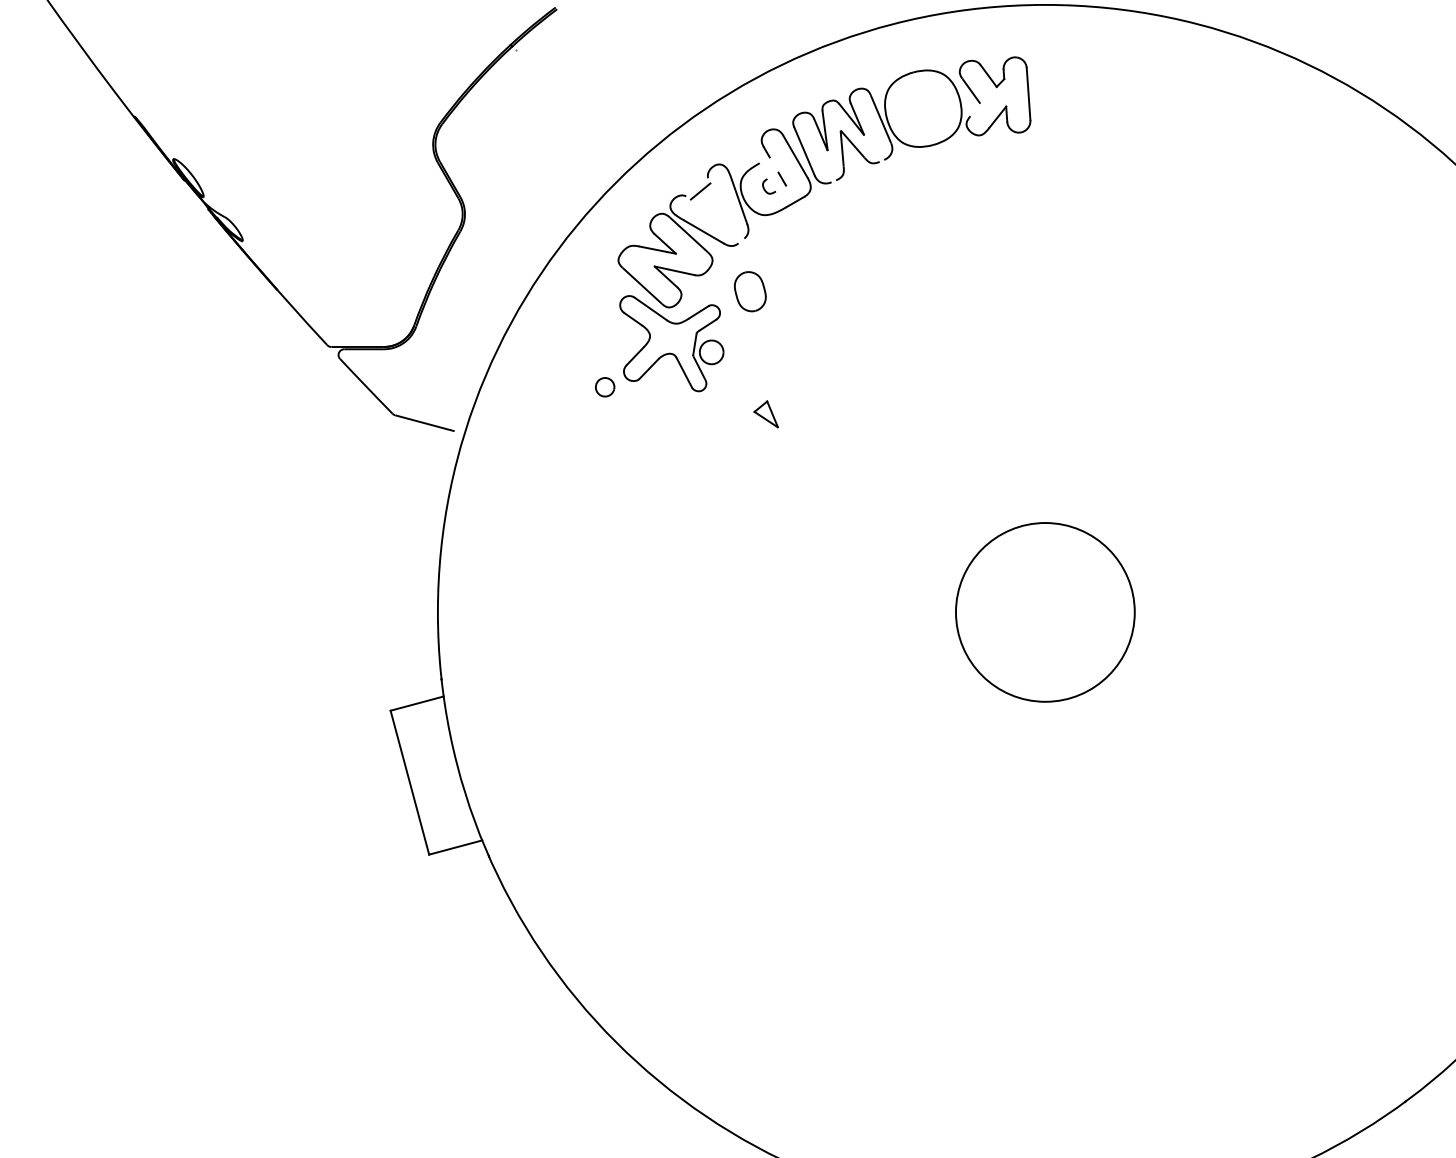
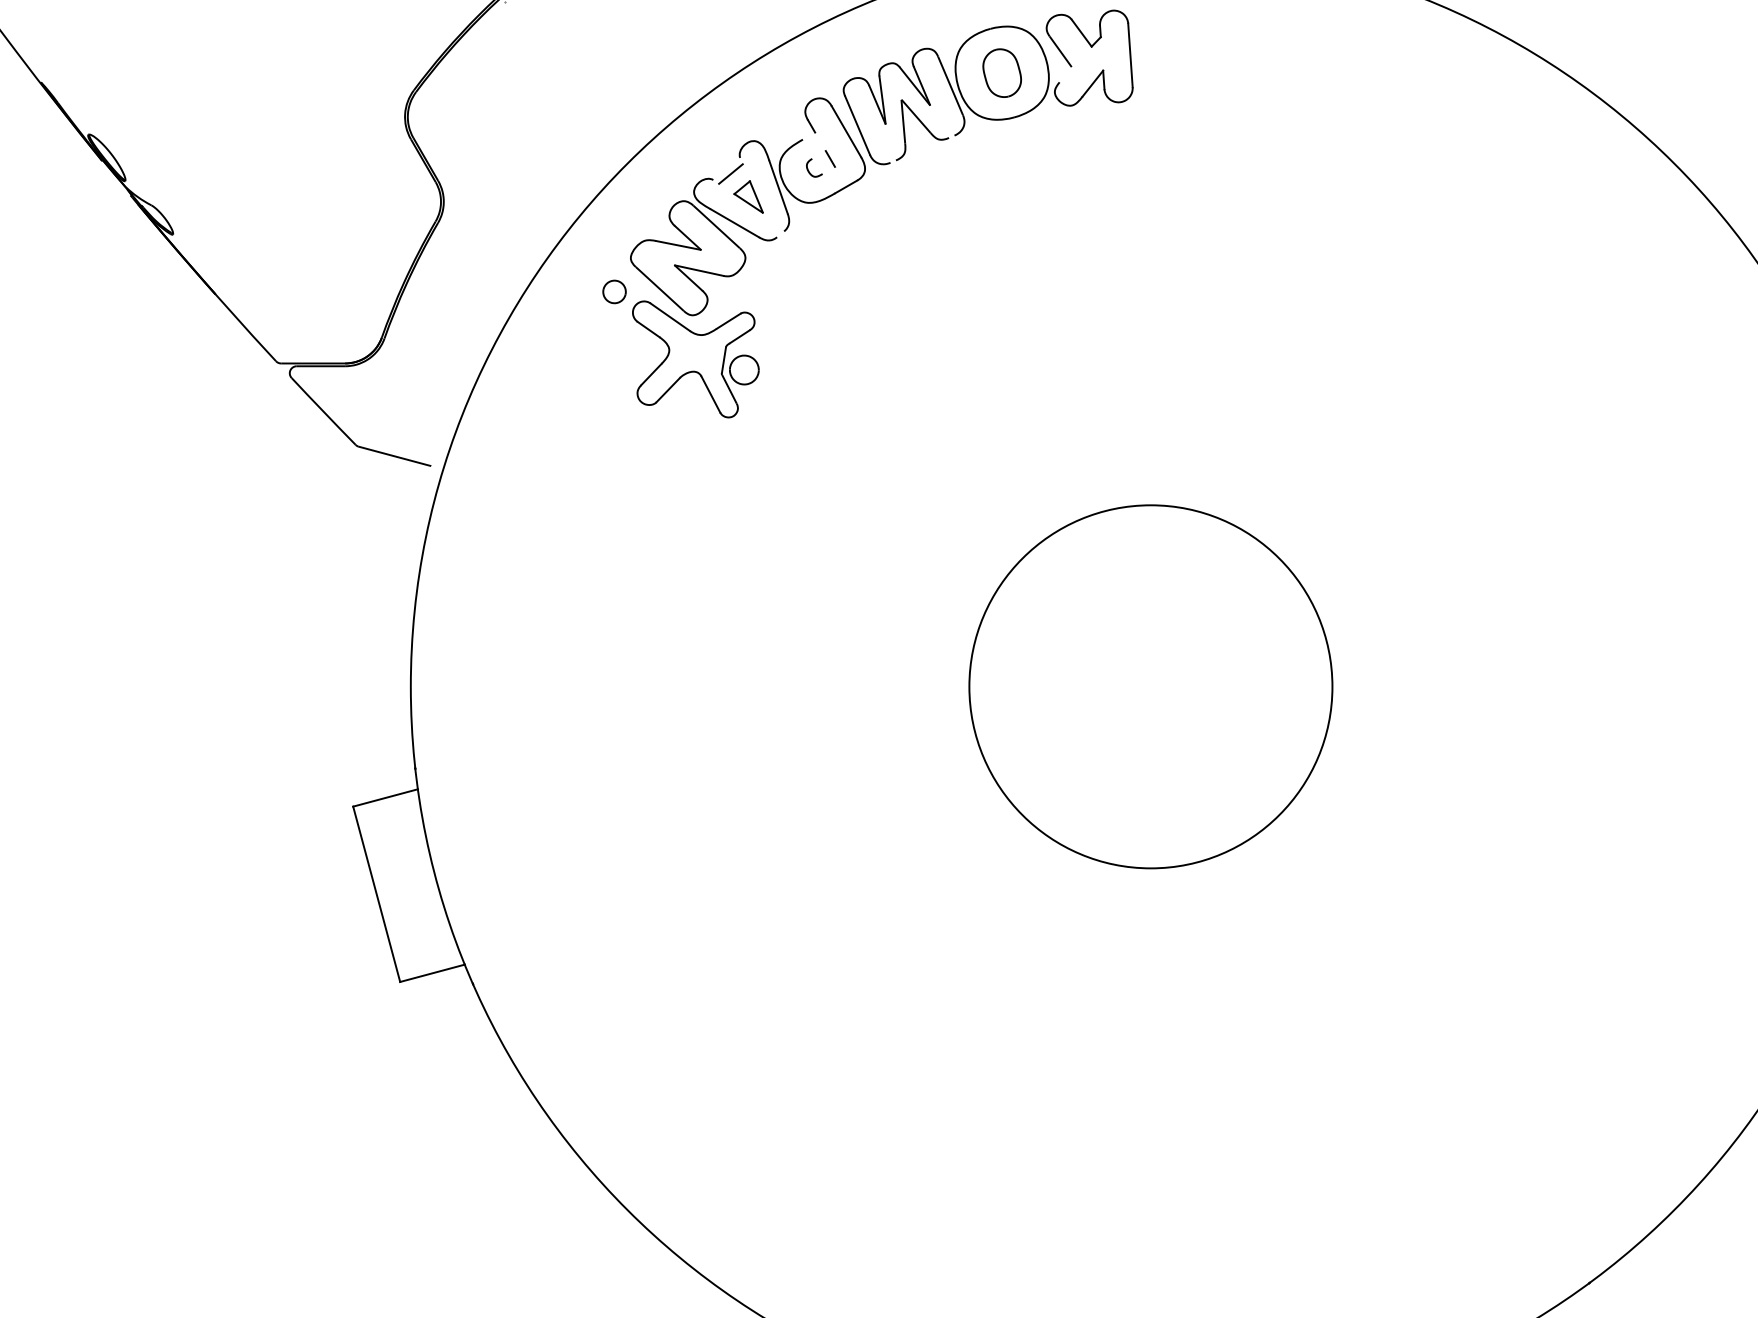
part: (750, 291) -> (1002, 72), moved
part: (605, 387) -> (615, 292), moved
part: (765, 414) -> (747, 197), moved
circle: (1045, 612) -> (1151, 686), size x1.67

